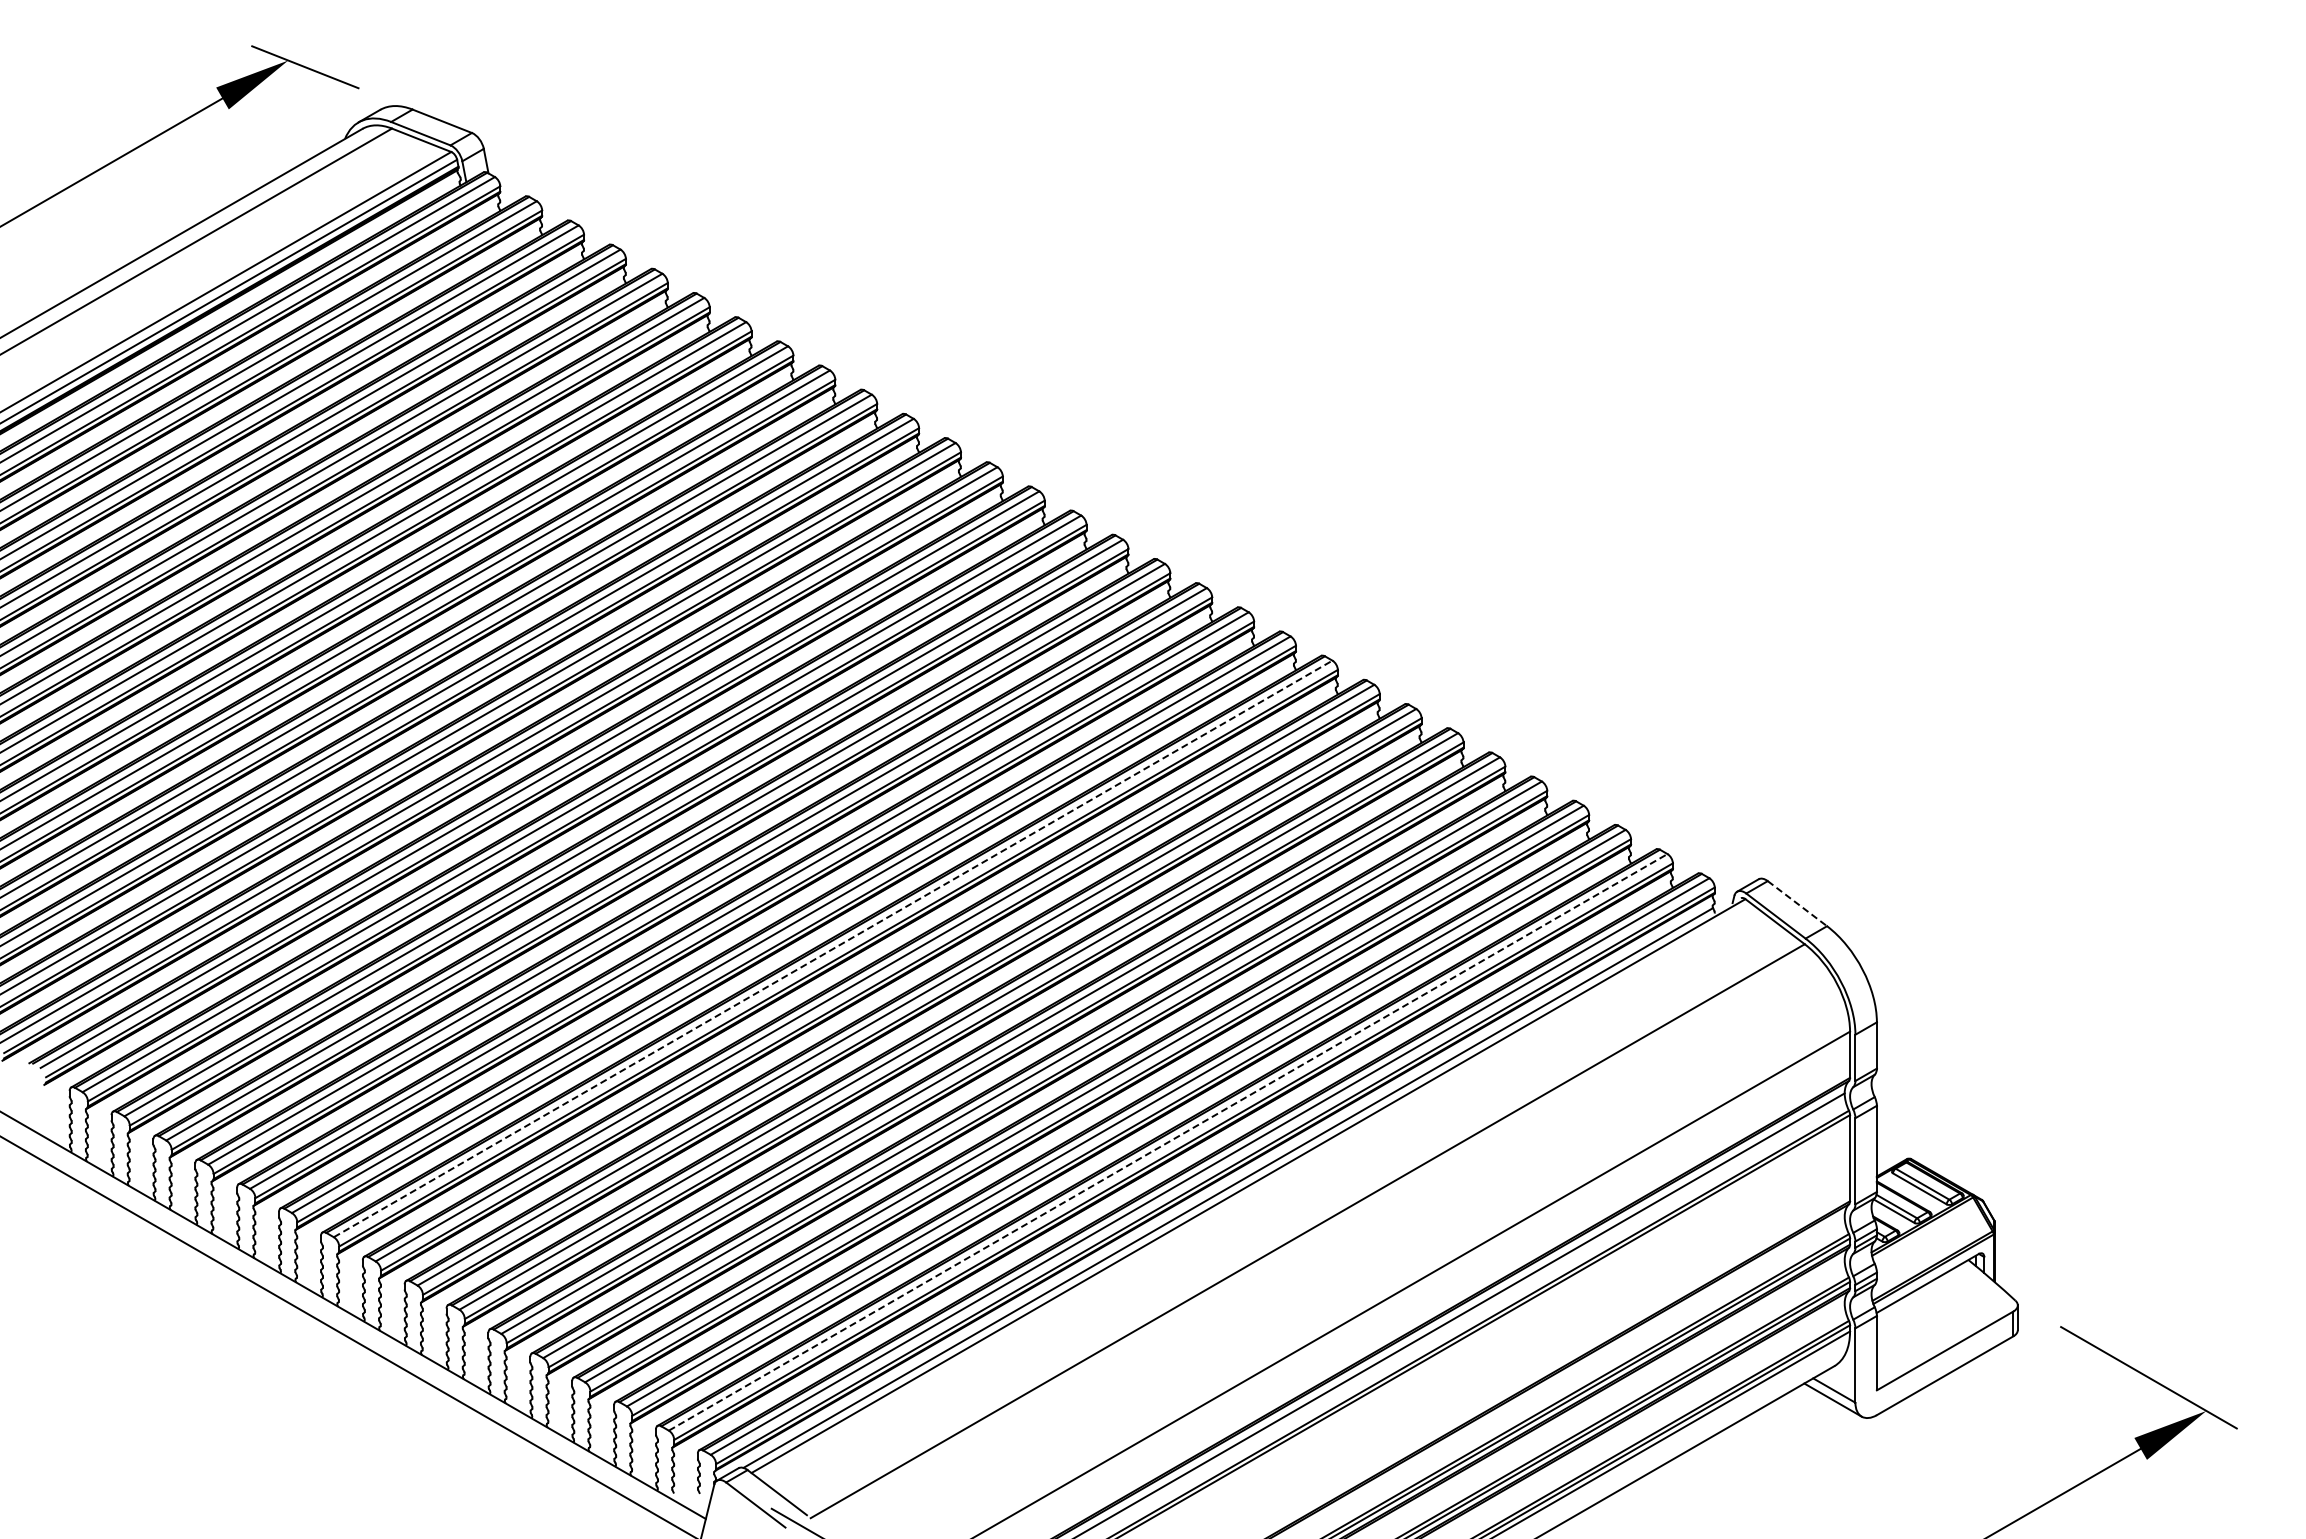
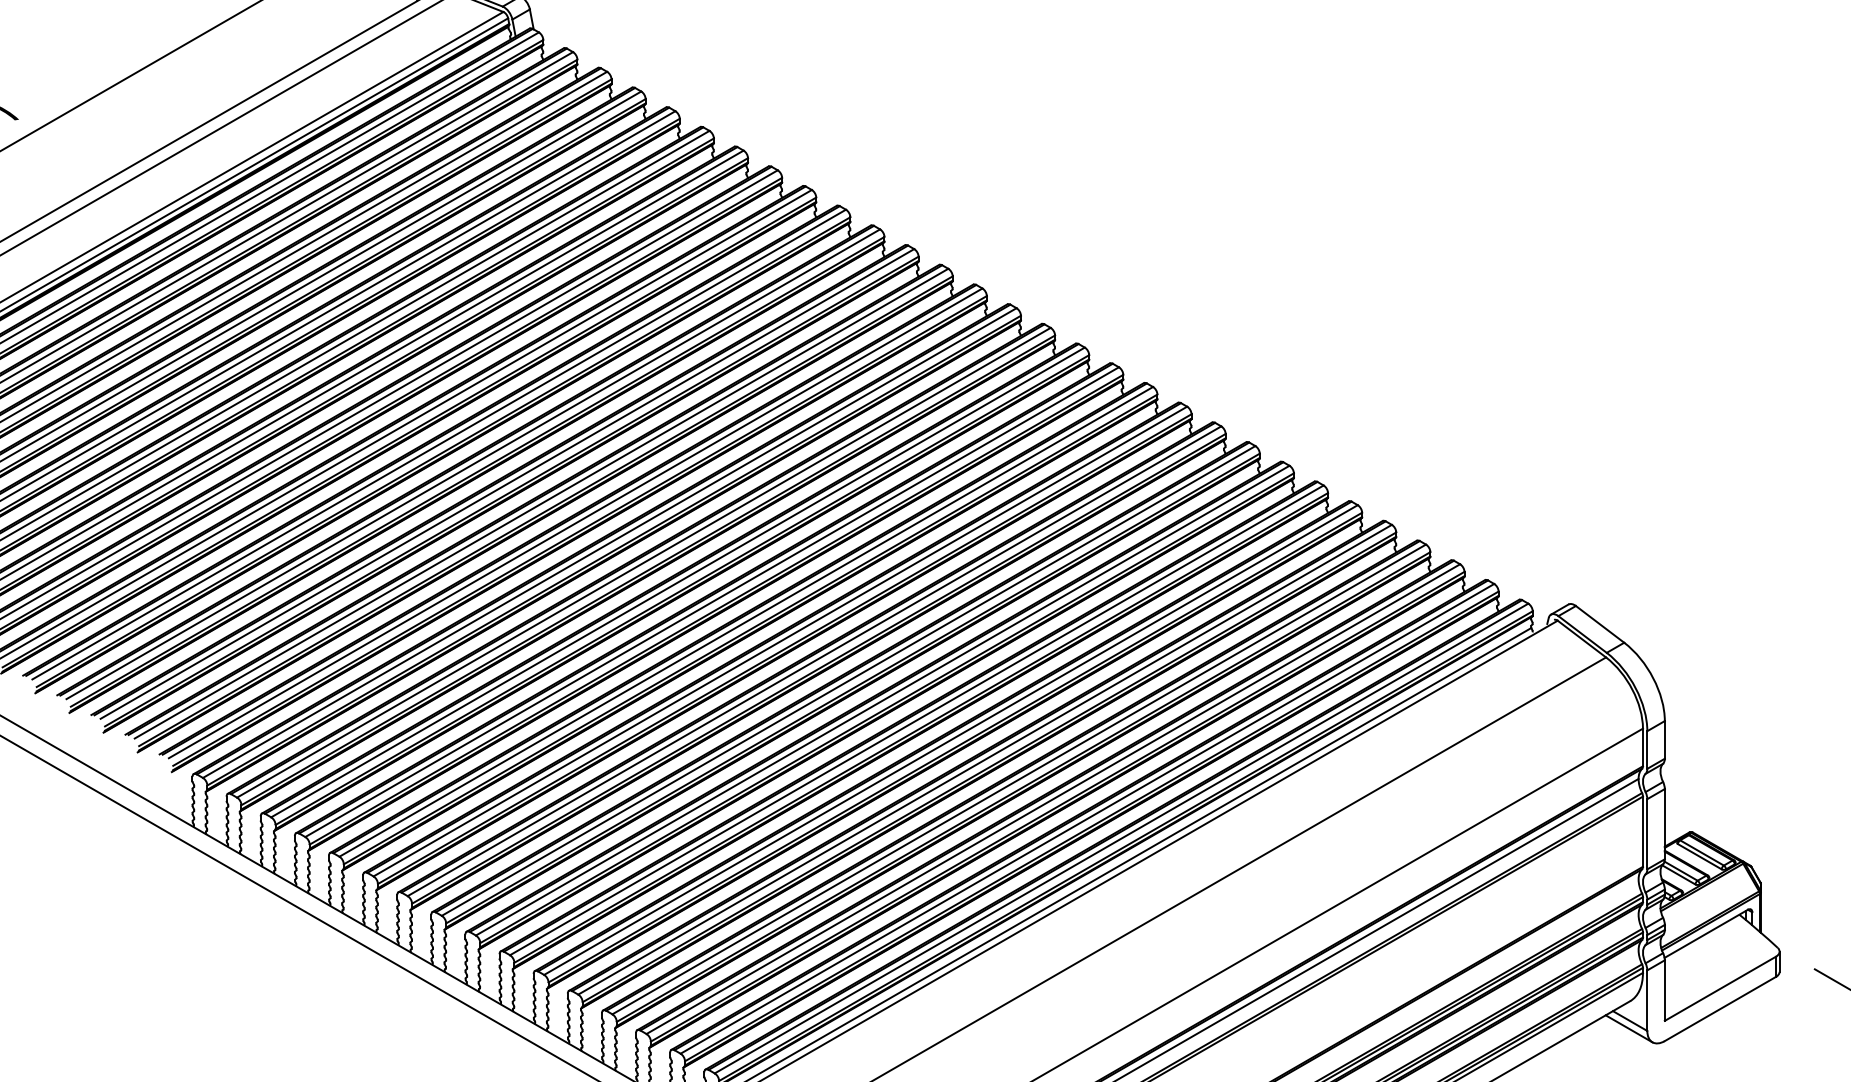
line: (1797, 903) -> (1600, 624), dashed -> solid
line: (833, 948) -> (814, 660), dashed -> solid
line: (1168, 1142) -> (1087, 818), dashed -> solid

